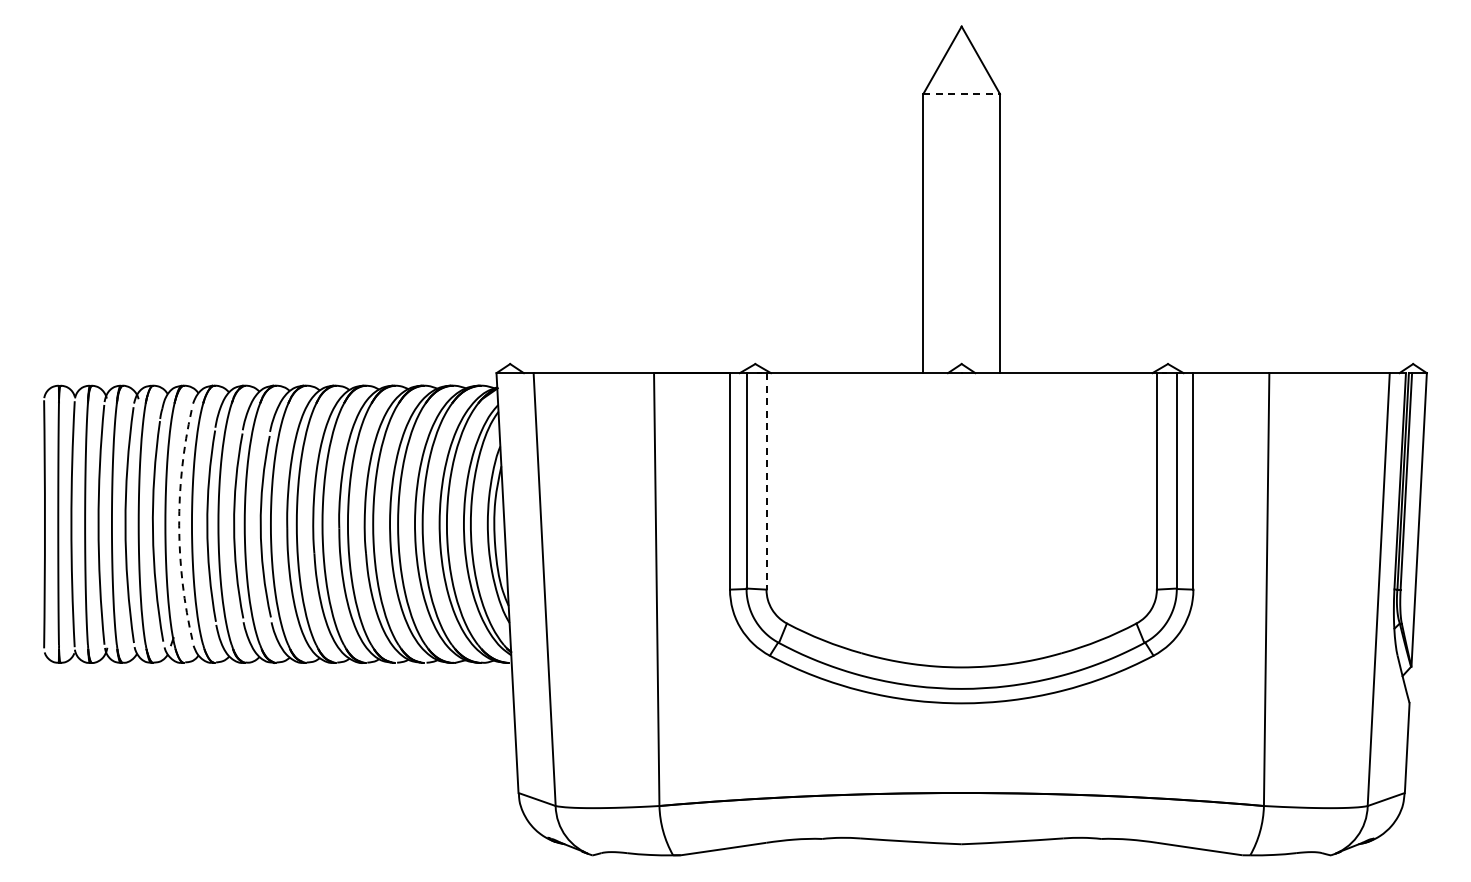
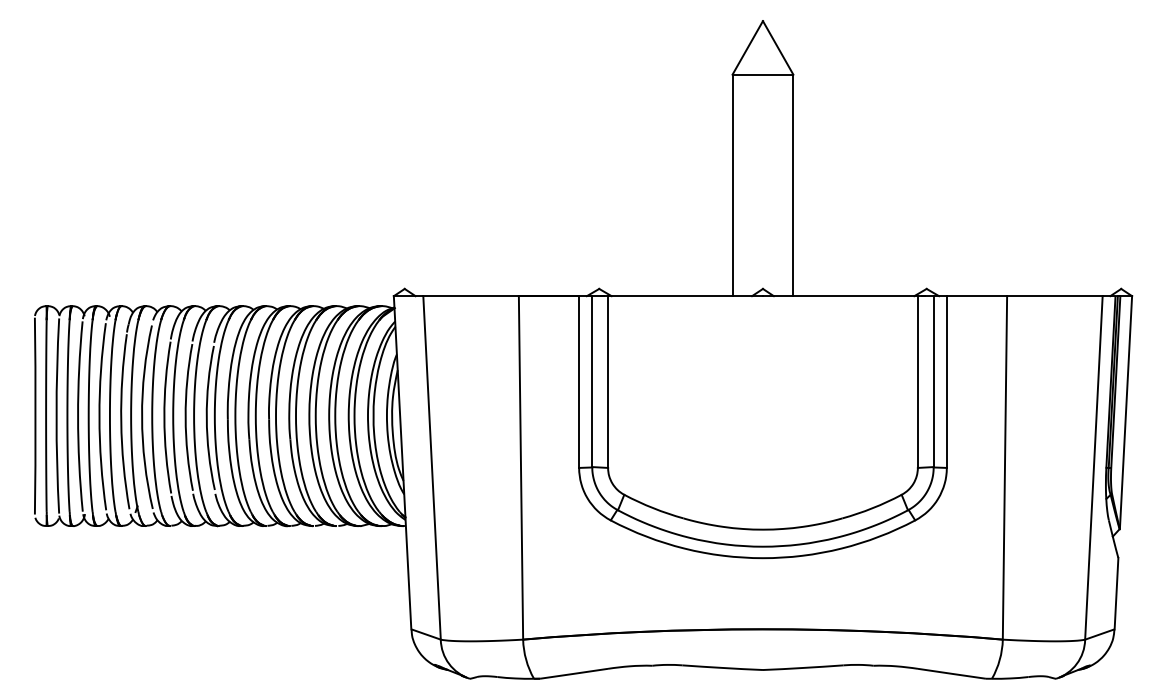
line: (962, 94) -> (763, 75), dashed -> solid
line: (766, 481) -> (608, 382), dashed -> solid
arc: (179, 525) -> (142, 417), dashed -> solid

